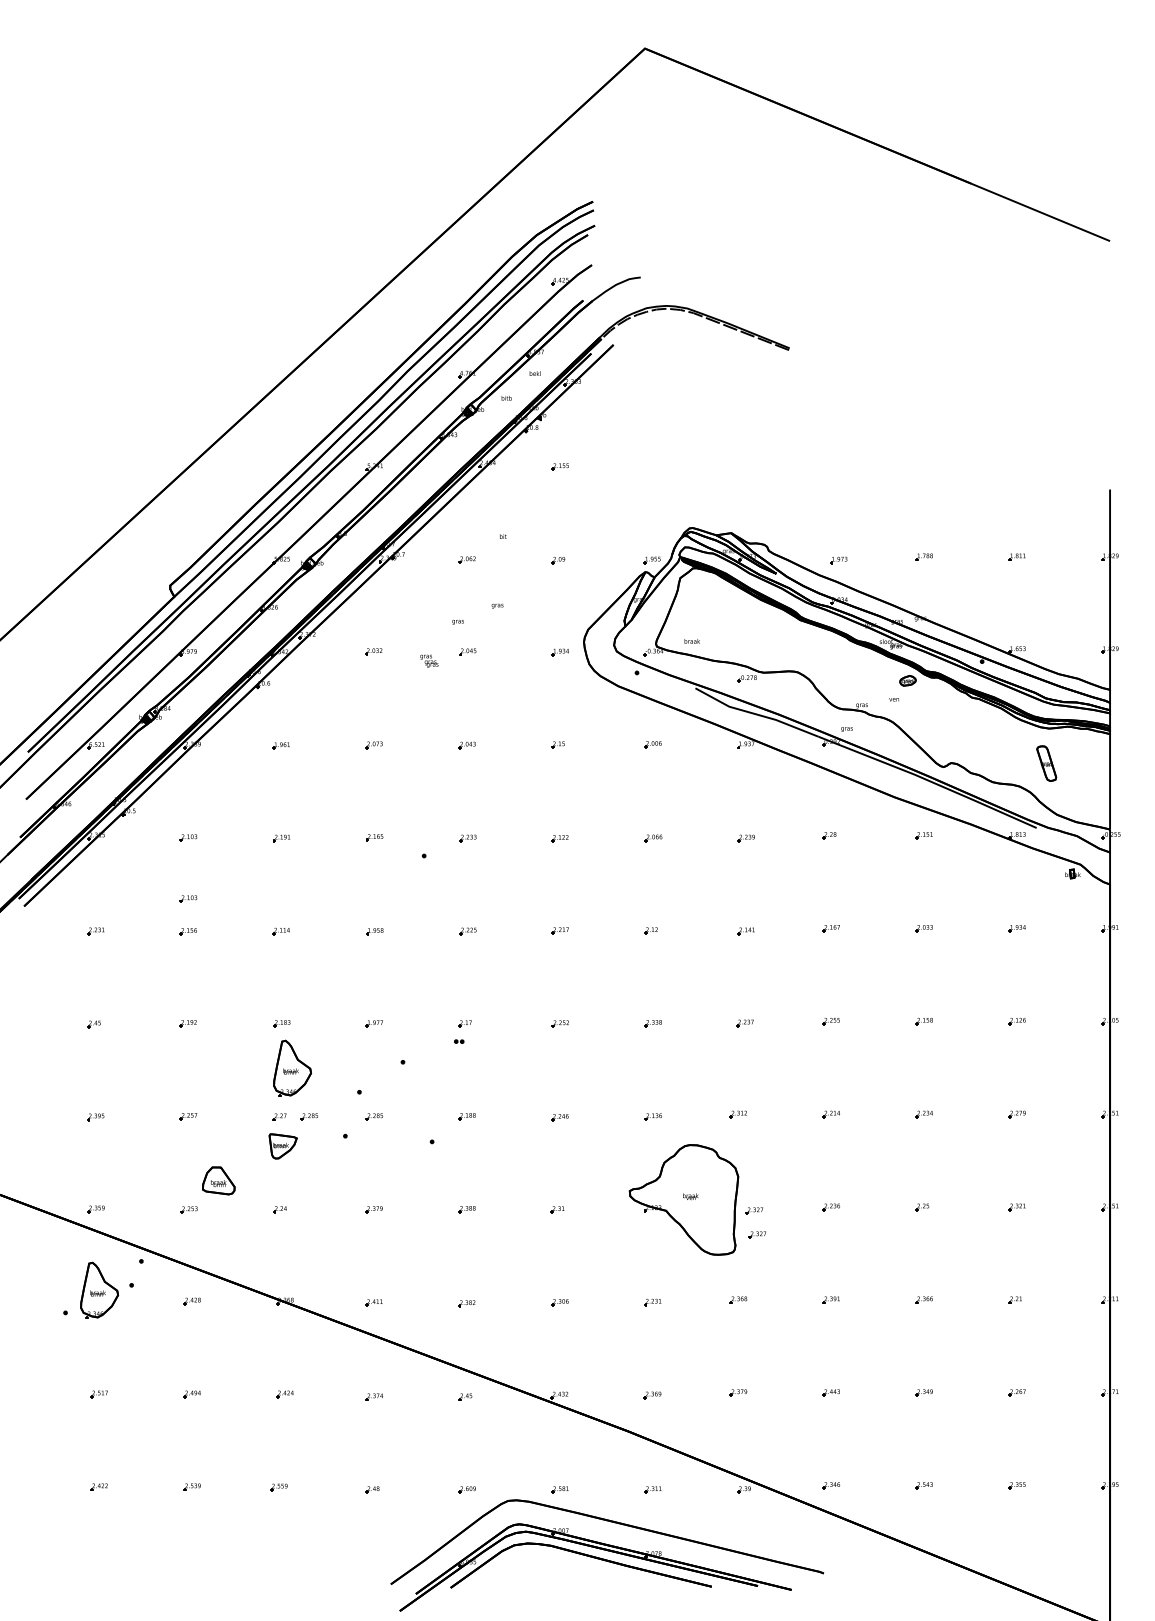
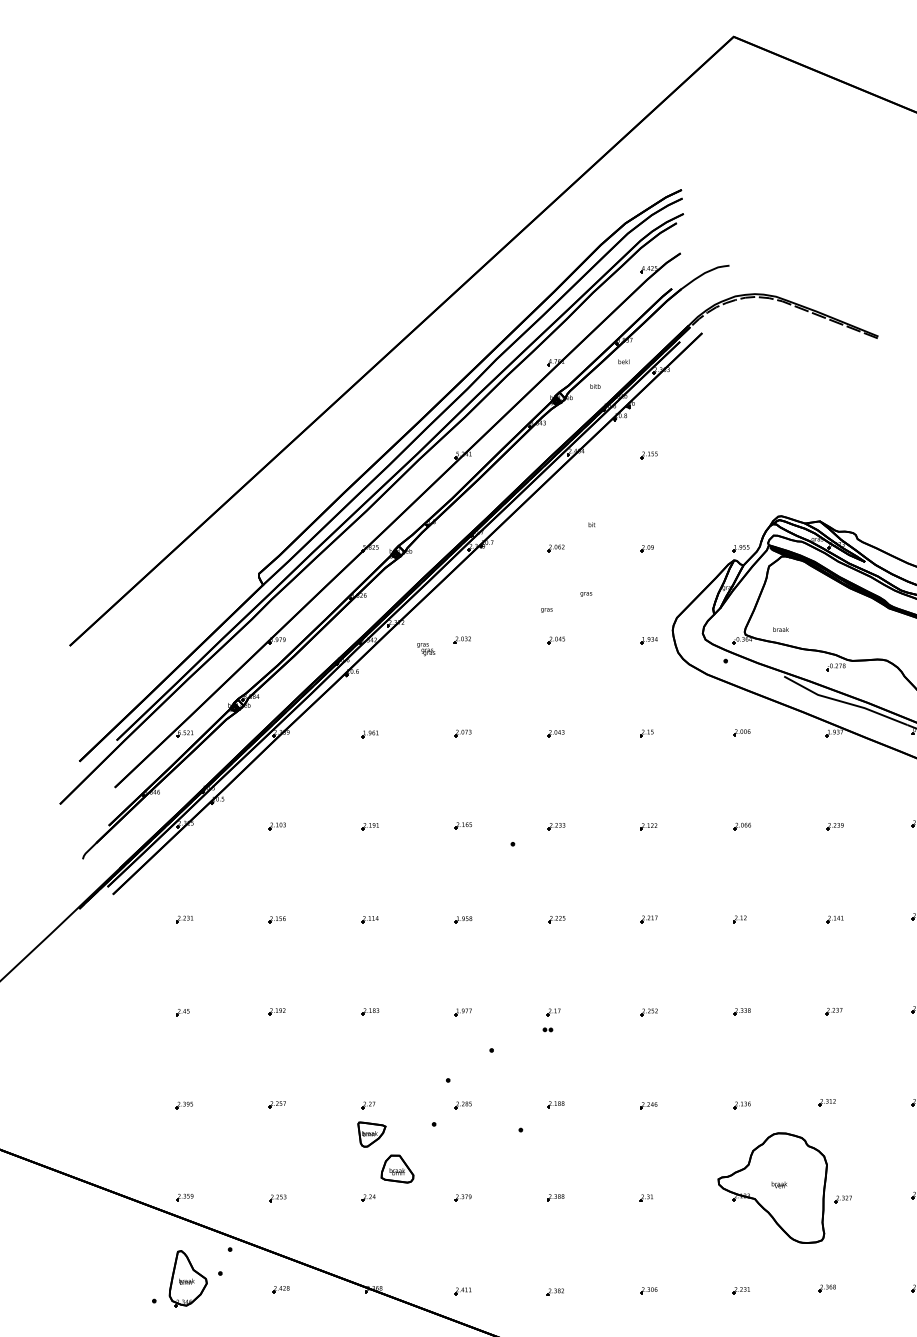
text: (429, 660) -> (426, 648), moved
part: (188, 898) -> (277, 886), removed
part: (292, 1067) -> (381, 1055), removed
part: (309, 1116) -> (398, 1104), removed
part: (218, 1180) -> (397, 1168), moved
part: (757, 1234) -> (846, 1222), removed

